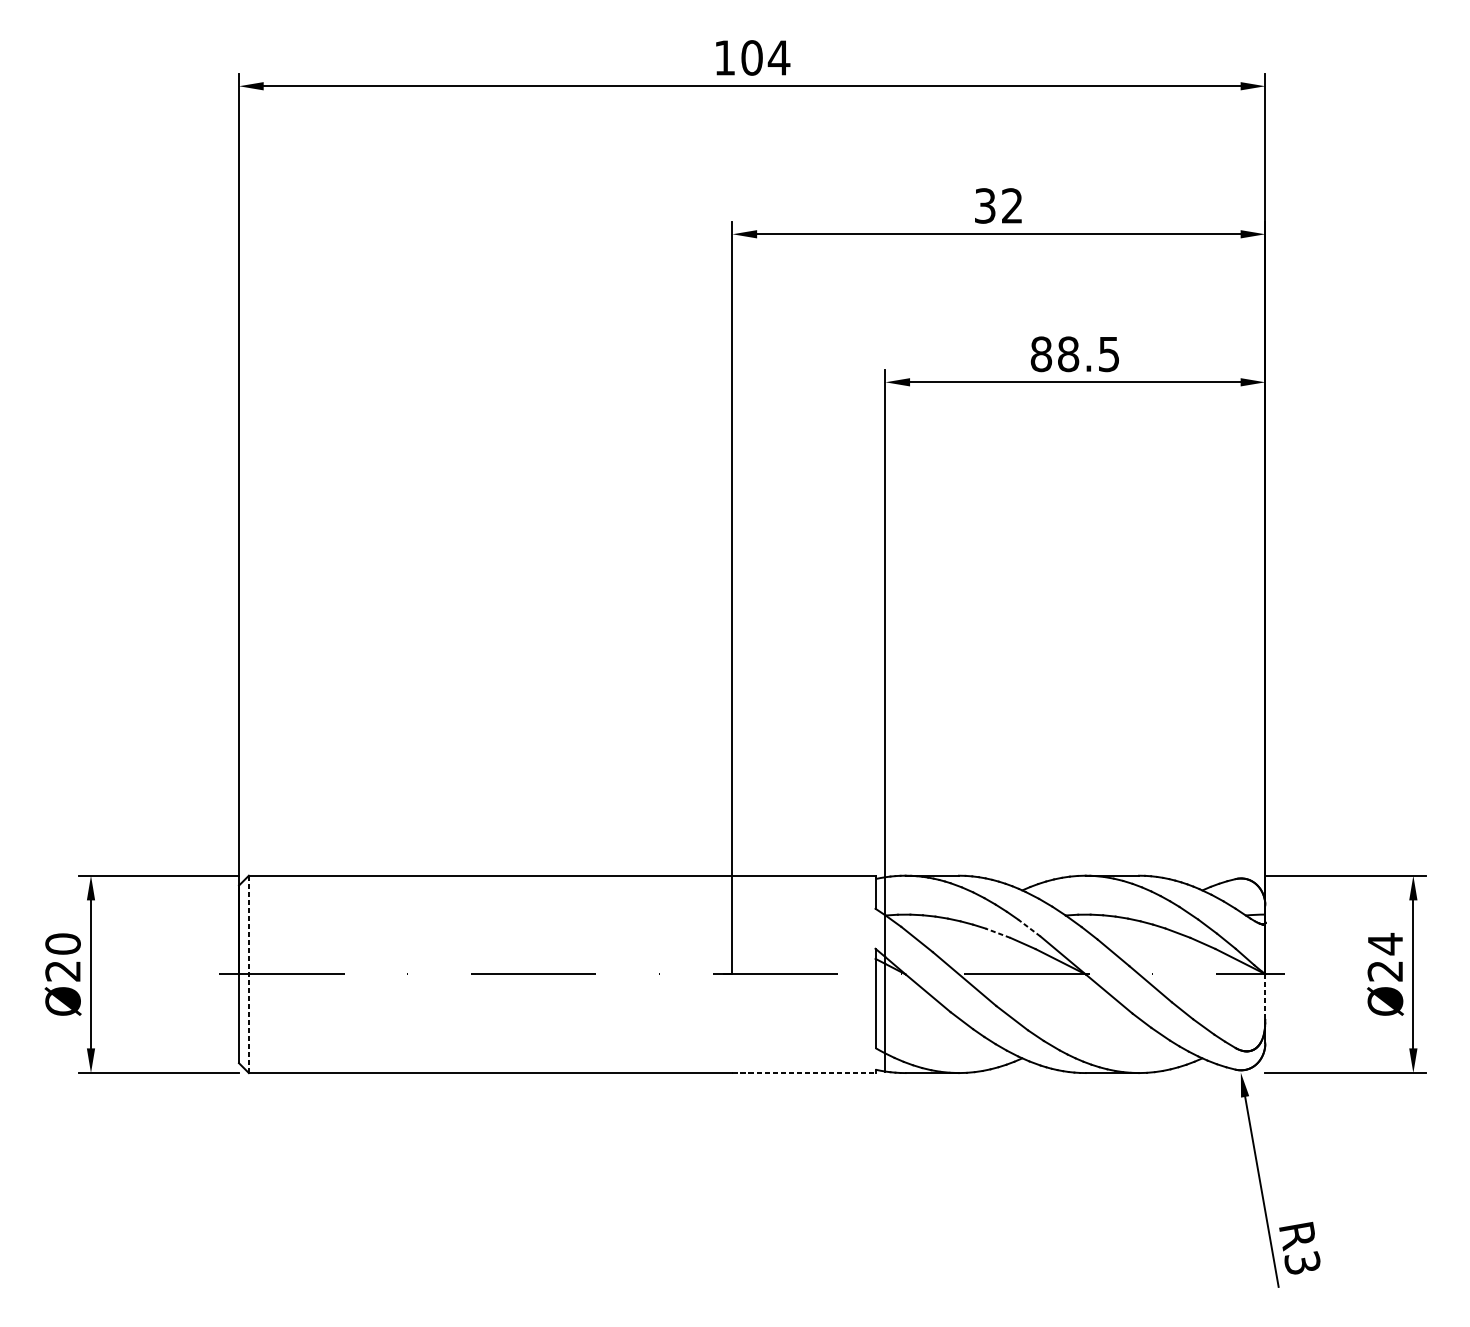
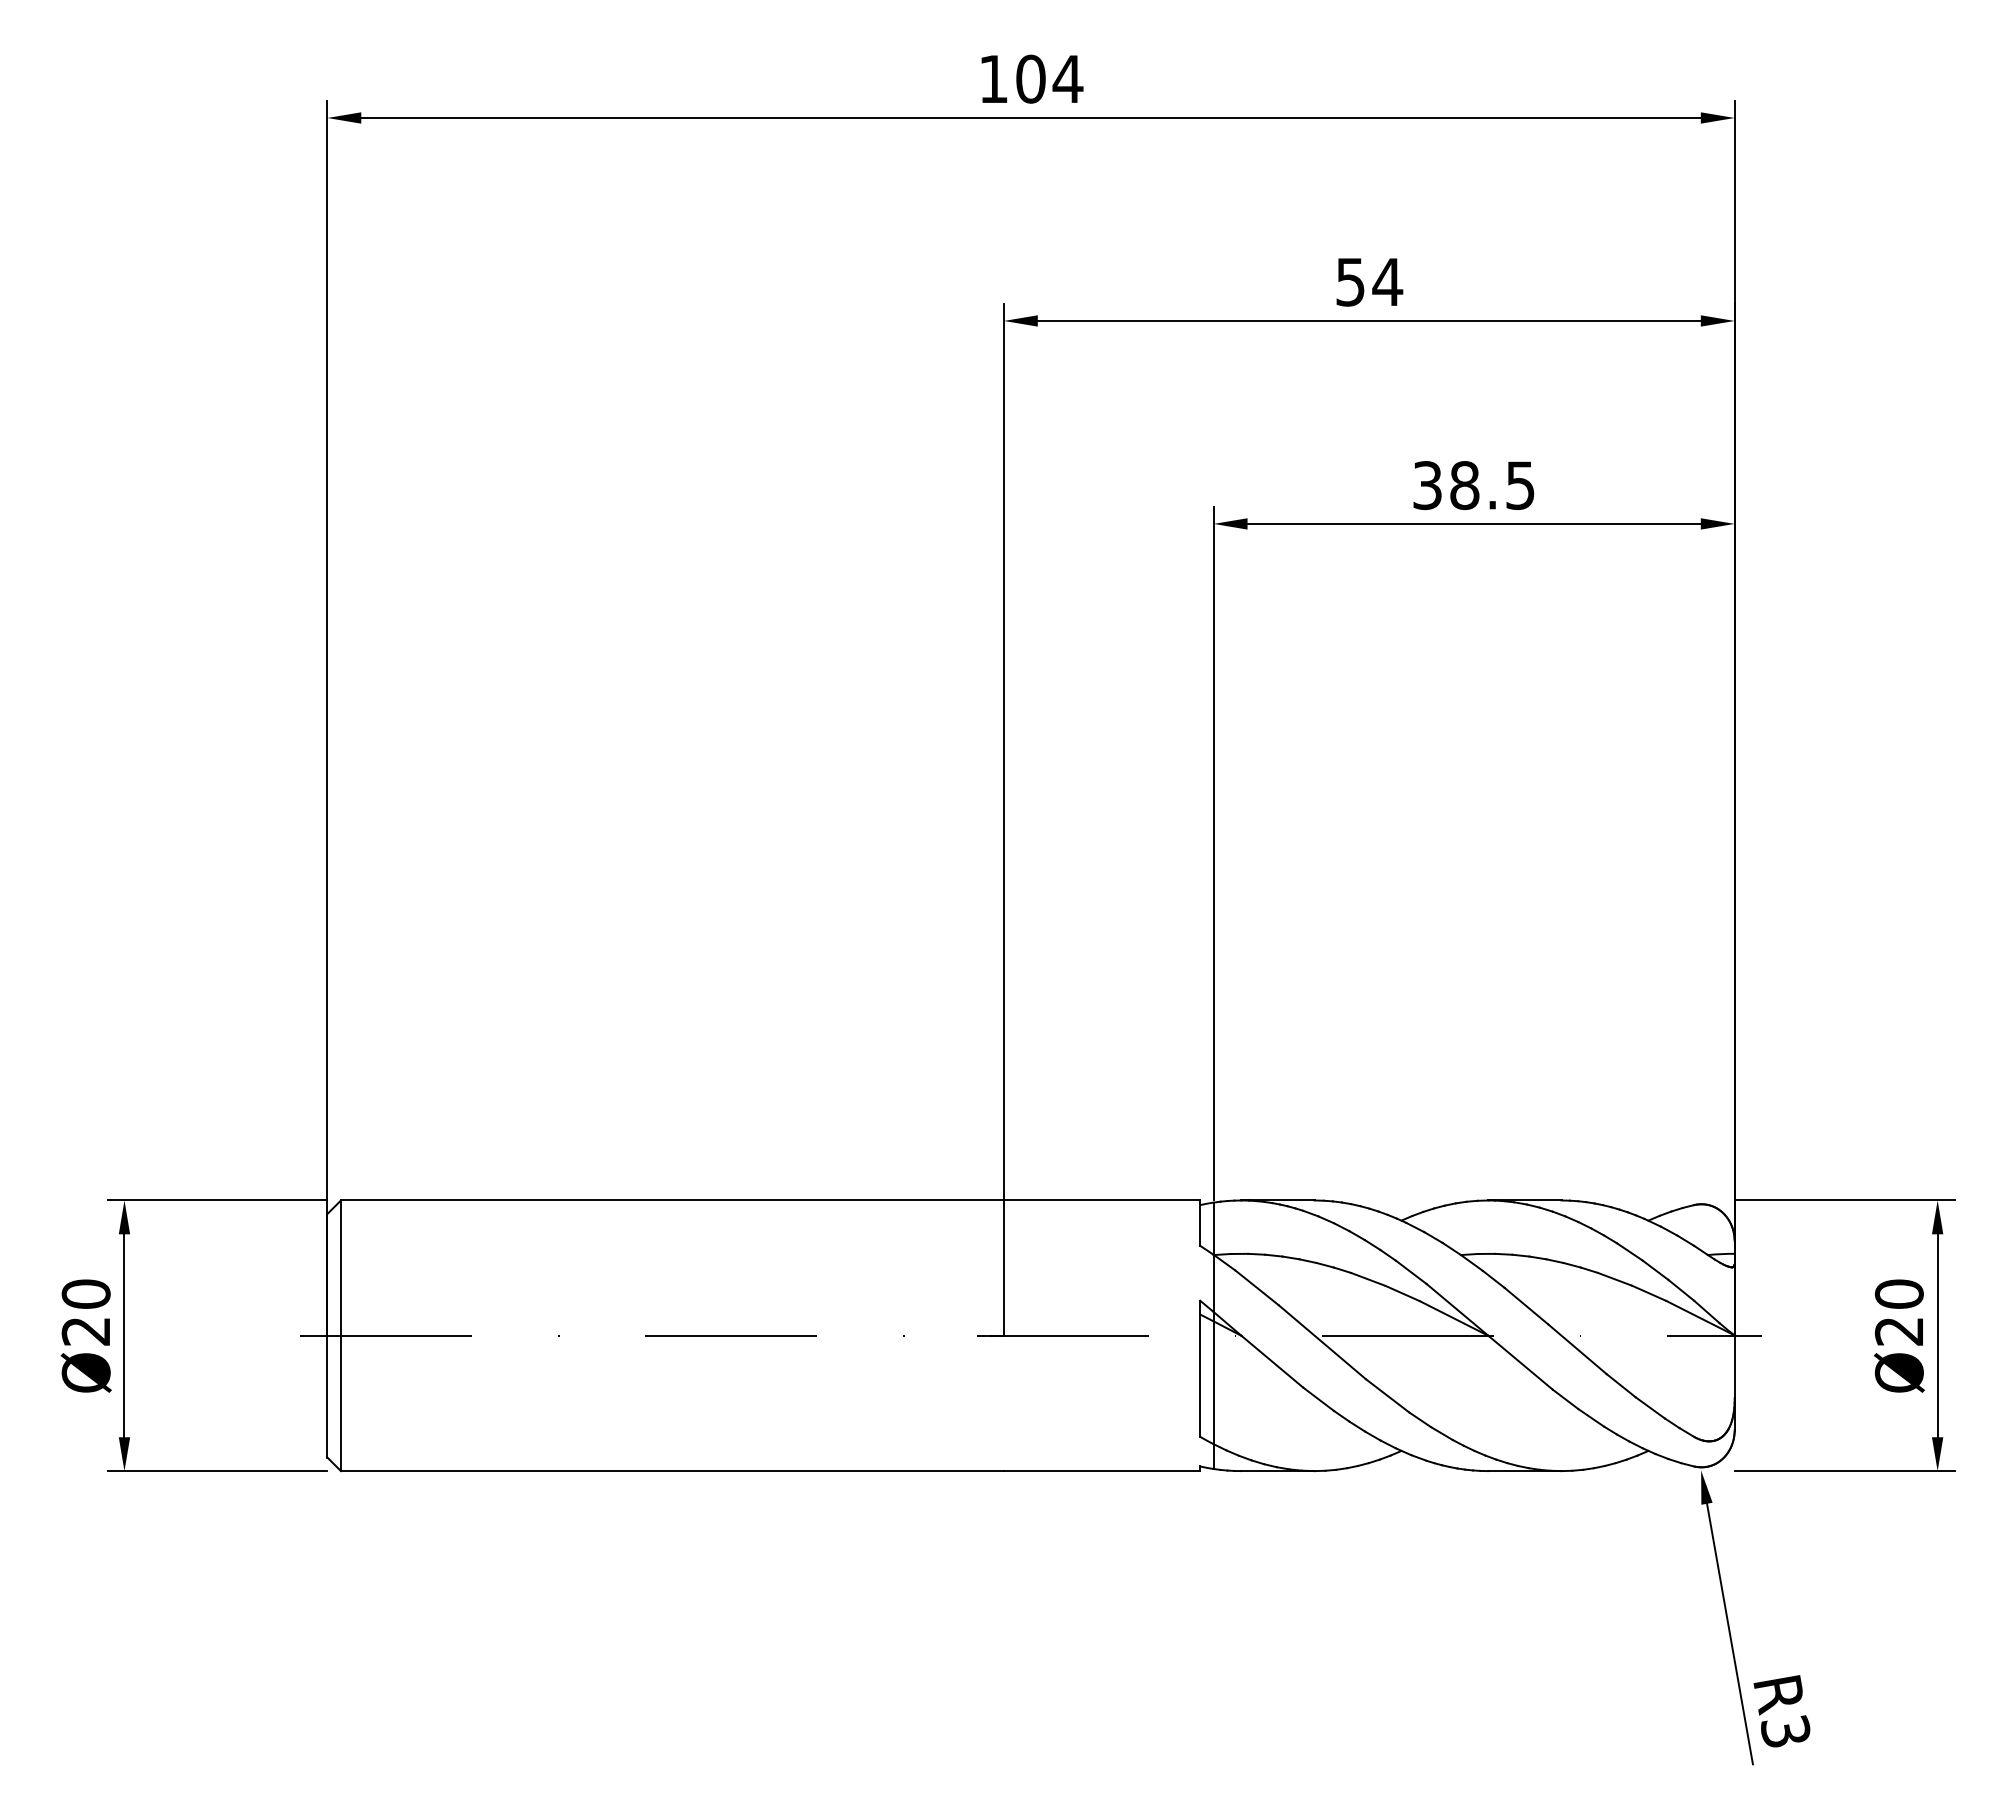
text: (999, 205) -> (1370, 281), 32 -> 54
text: (1041, 354) -> (1427, 485), 88.5 -> 38.5
line: (1028, 928) -> (1410, 1272), dashed -> solid
line: (997, 933) -> (1367, 1279), dashed -> solid
text: (1384, 943) -> (1898, 1293), Ø24 -> Ø20
line: (248, 974) -> (340, 1336), dashed -> solid
line: (1265, 997) -> (1734, 1367), dashed -> solid
line: (804, 1073) -> (1102, 1471), dashed -> solid

